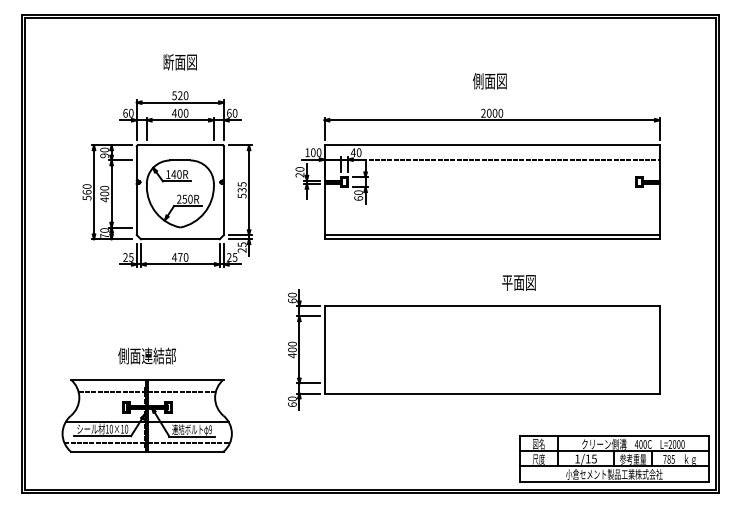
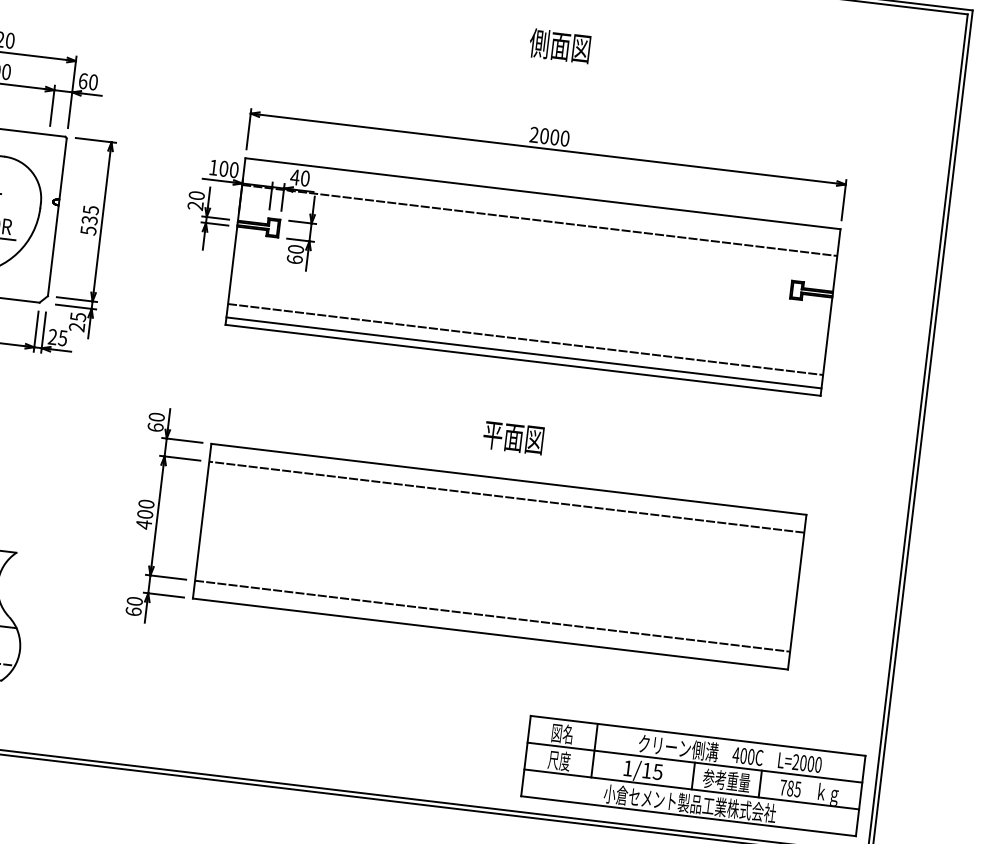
text: (489, 81) -> (559, 46), moved
line: (491, 227) -> (524, 339), added
text: (518, 282) -> (512, 436), moved
line: (491, 316) -> (505, 497), added
line: (491, 383) -> (491, 616), added

